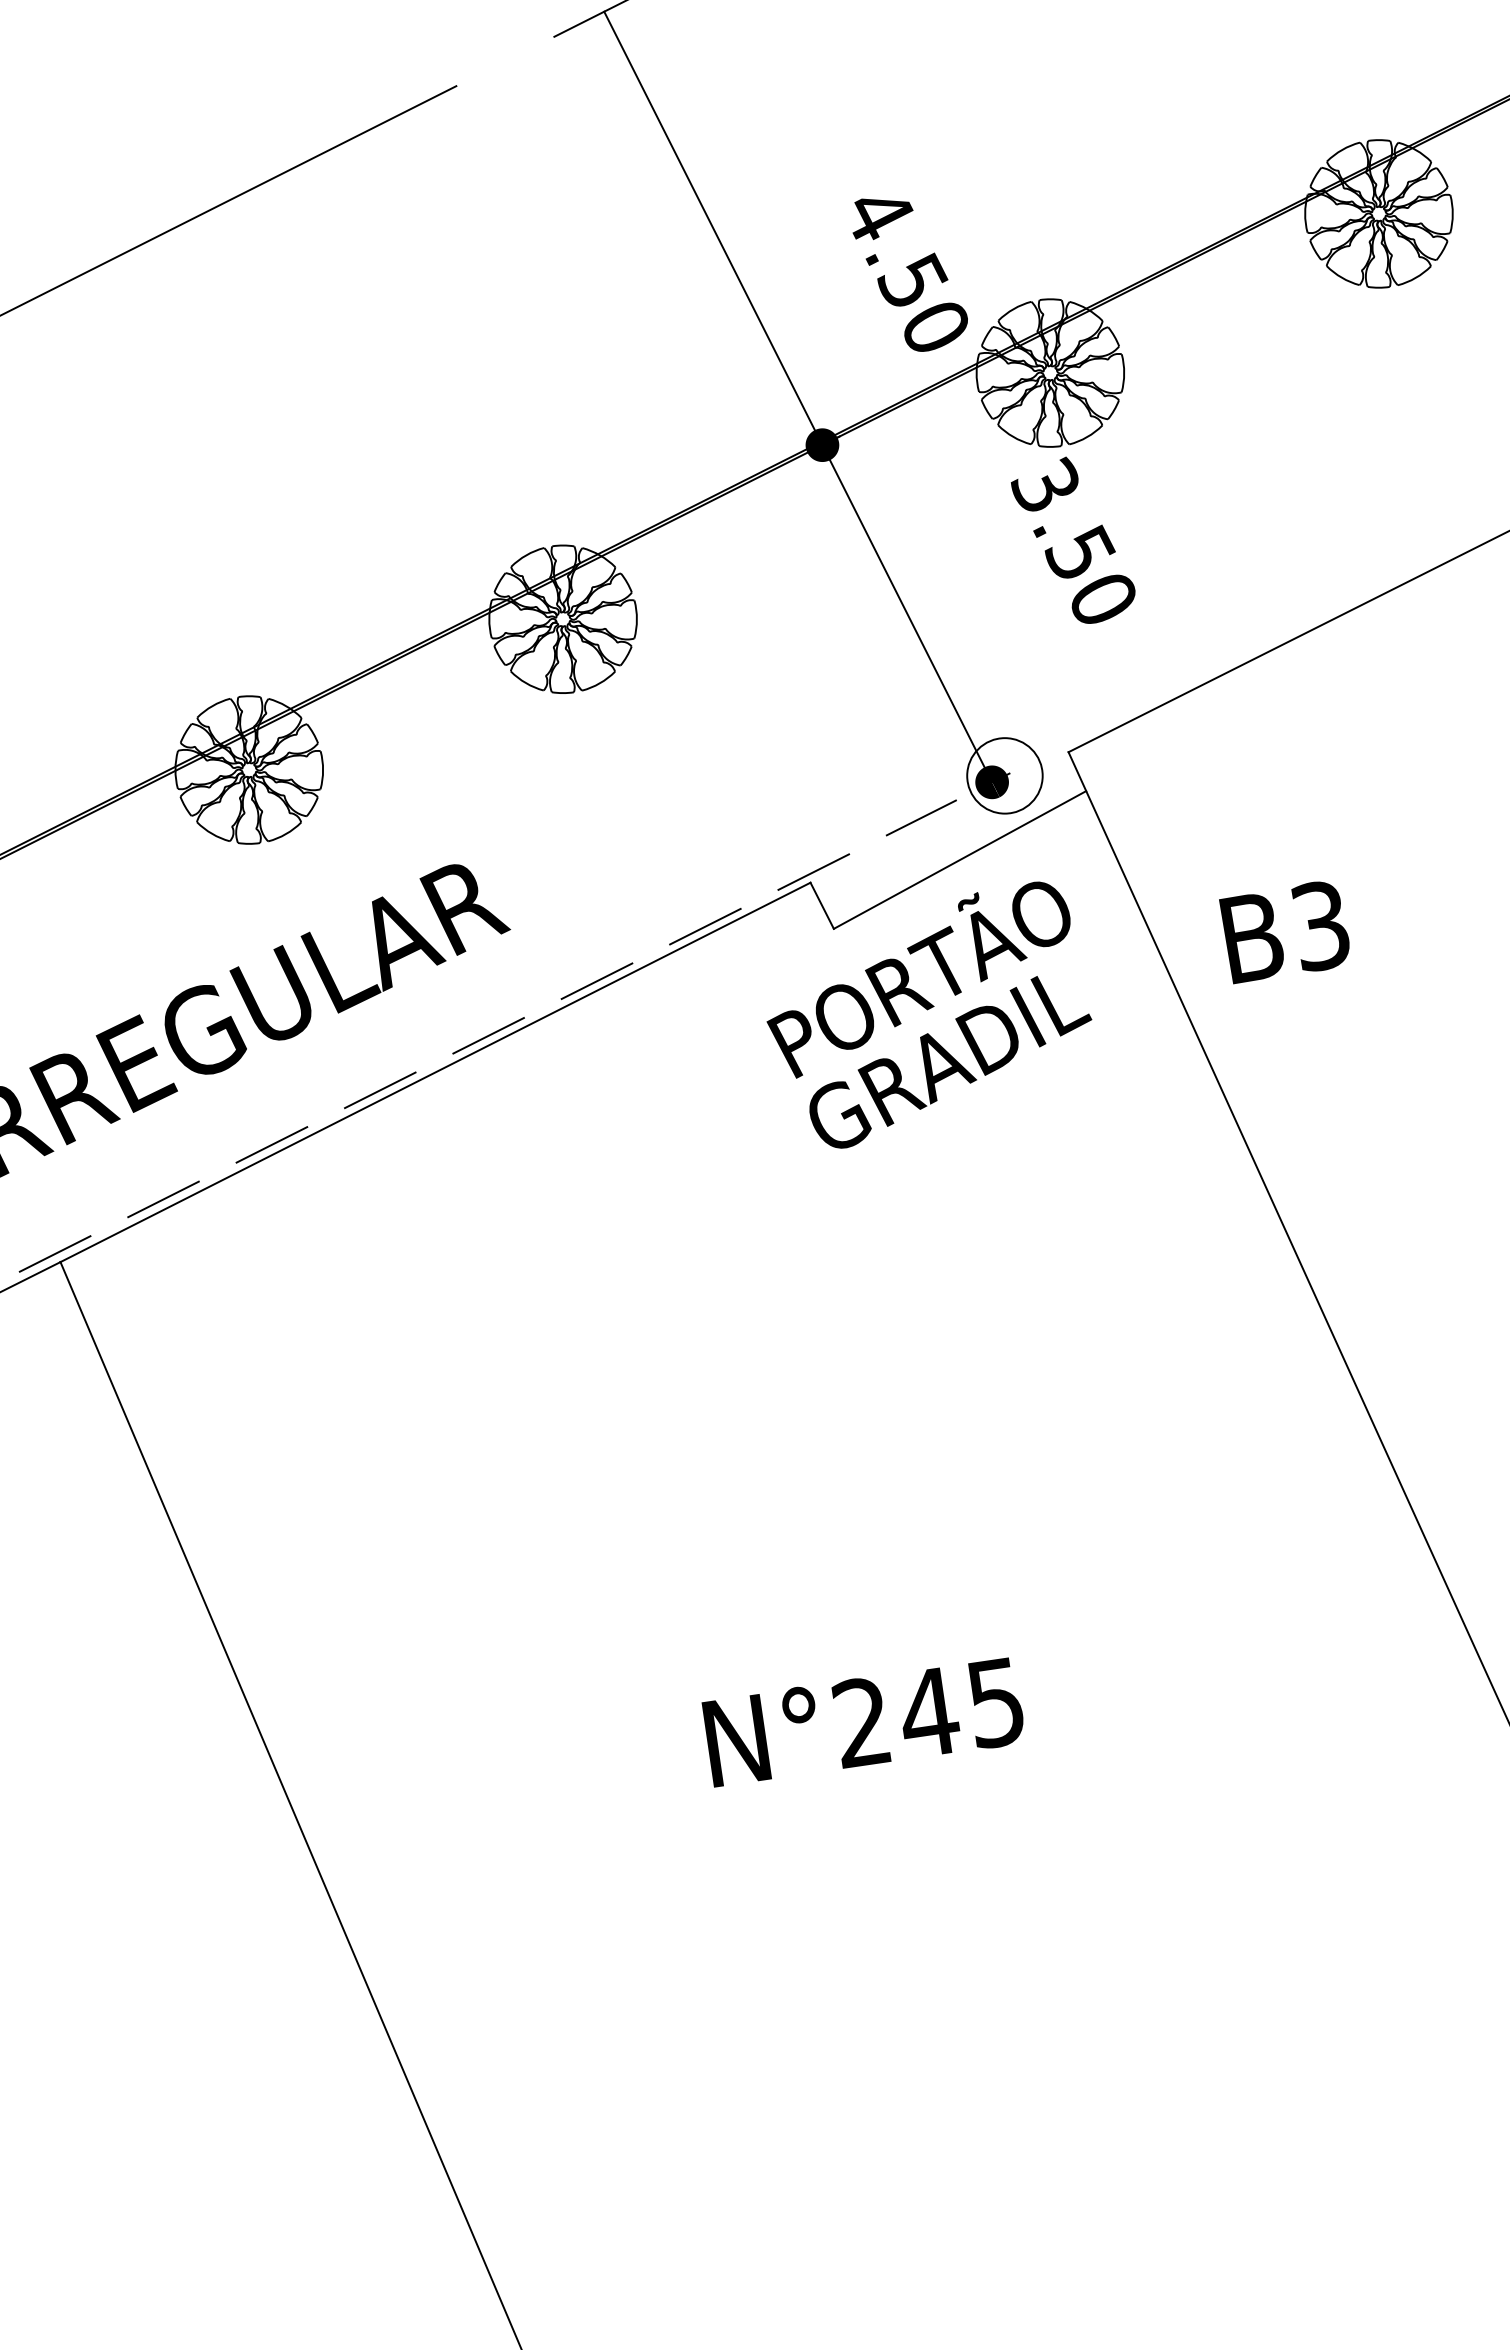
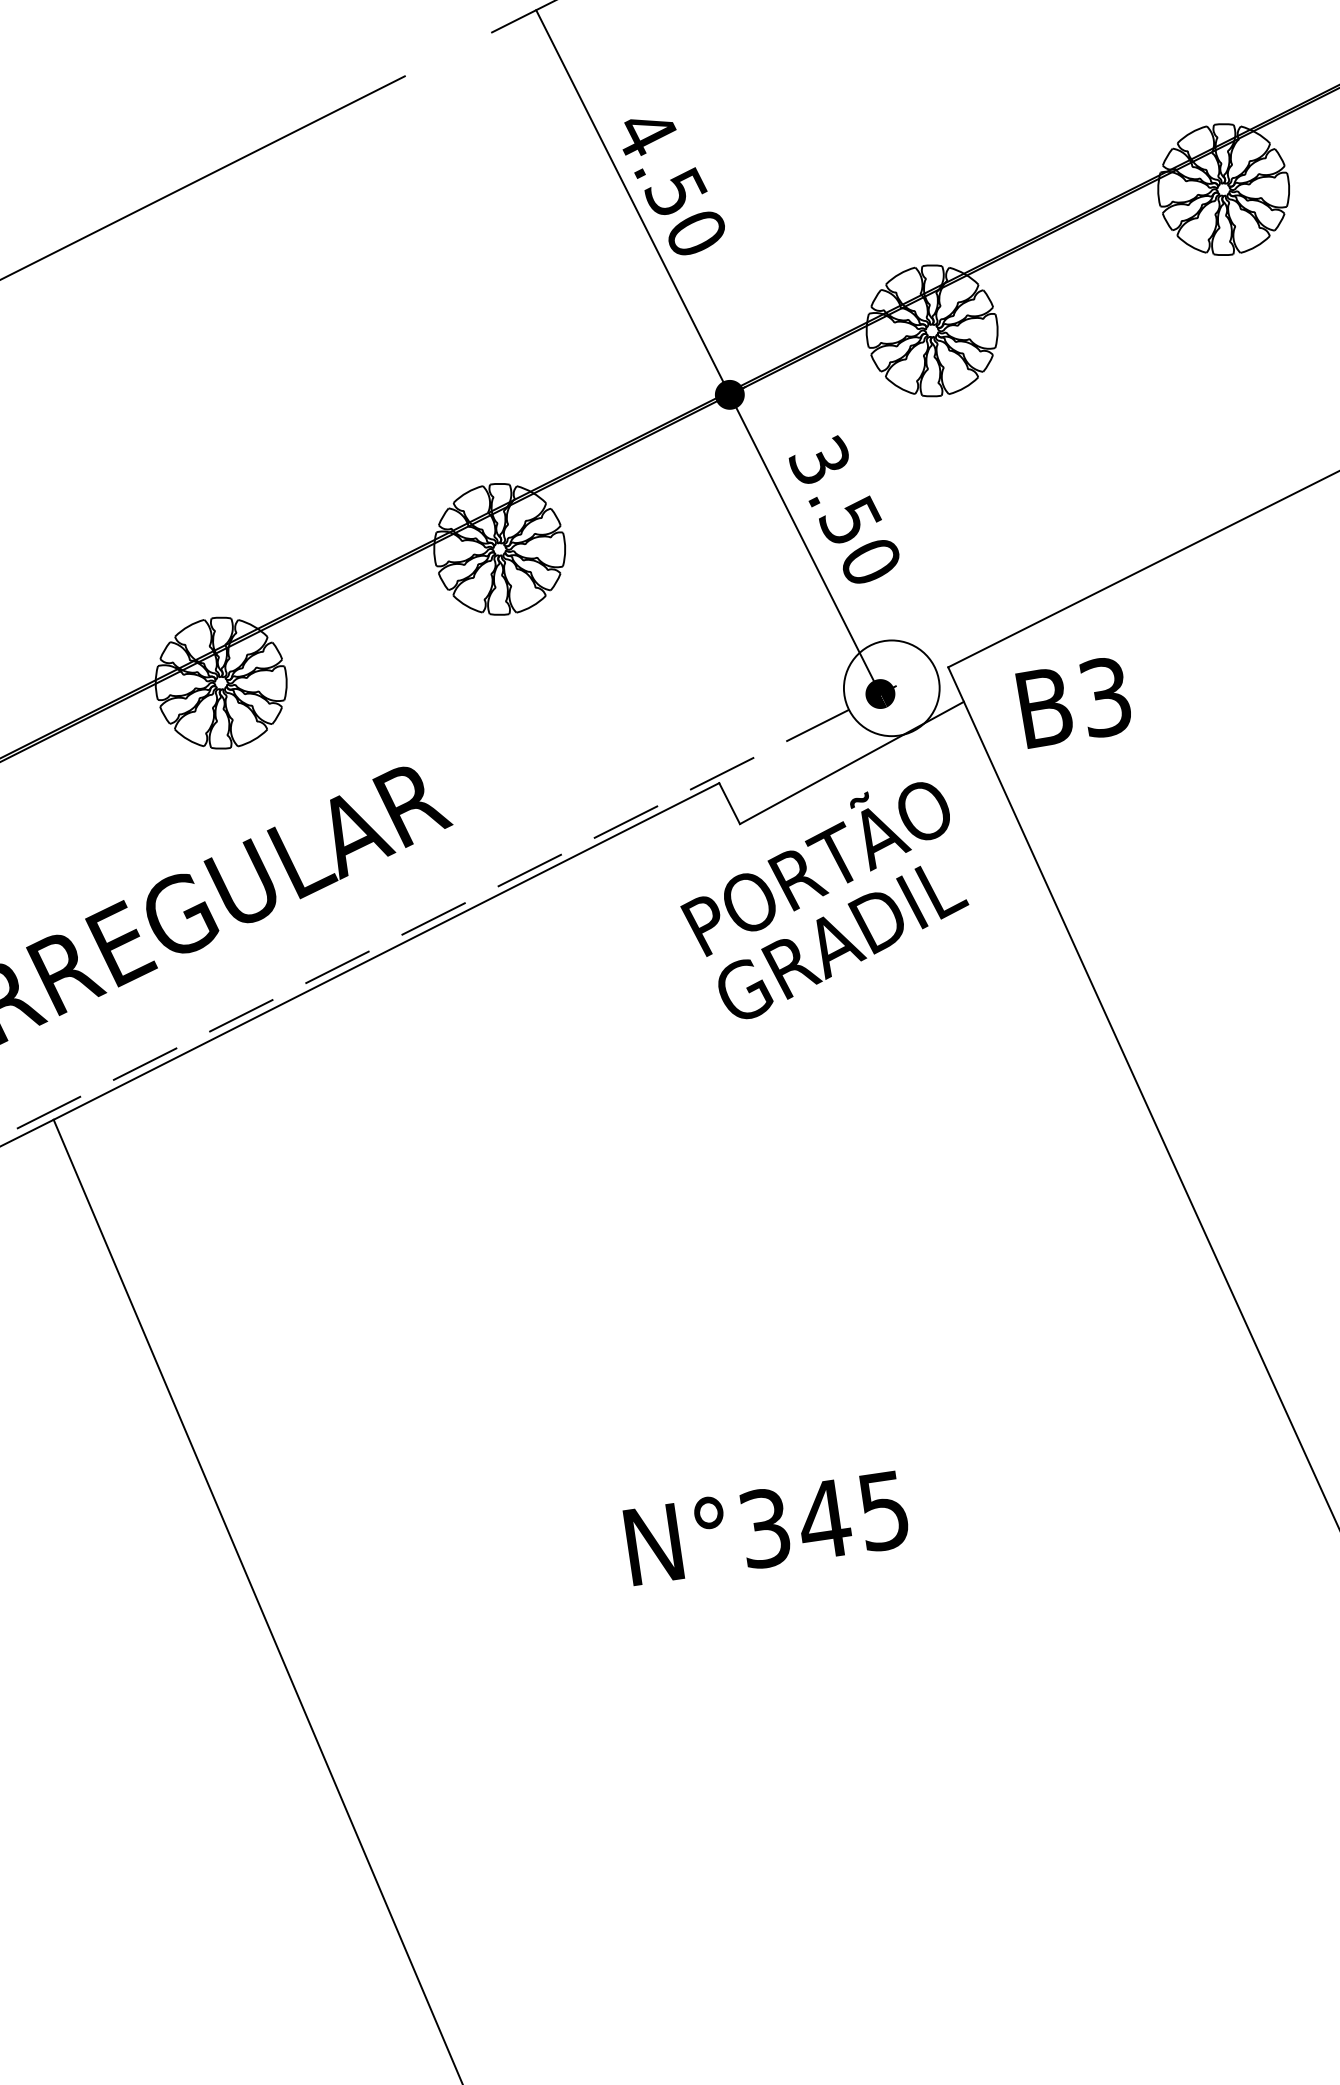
text: (909, 274) -> (673, 186), moved
text: (1073, 539) -> (844, 508), moved
circle: (1004, 775) -> (891, 687), size x1.43
text: (1284, 932) -> (1073, 703), moved
text: (861, 1723) -> (764, 1529), N°245 -> N°345

